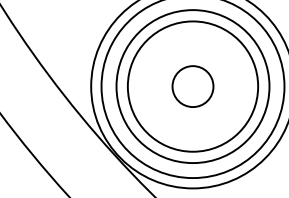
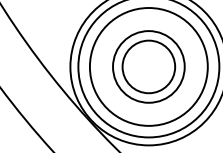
circle: (192, 86) -> (148, 66), size x0.71
circle: (192, 86) -> (148, 66), size x1.67

